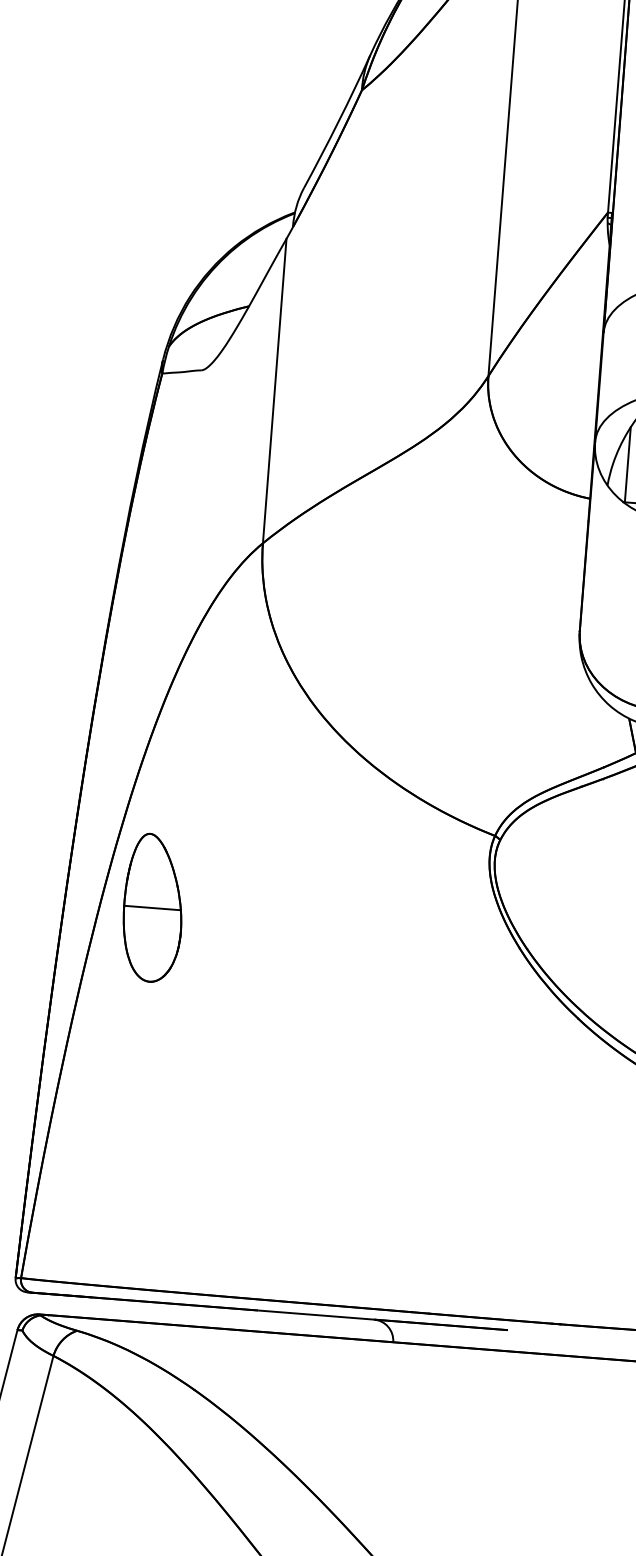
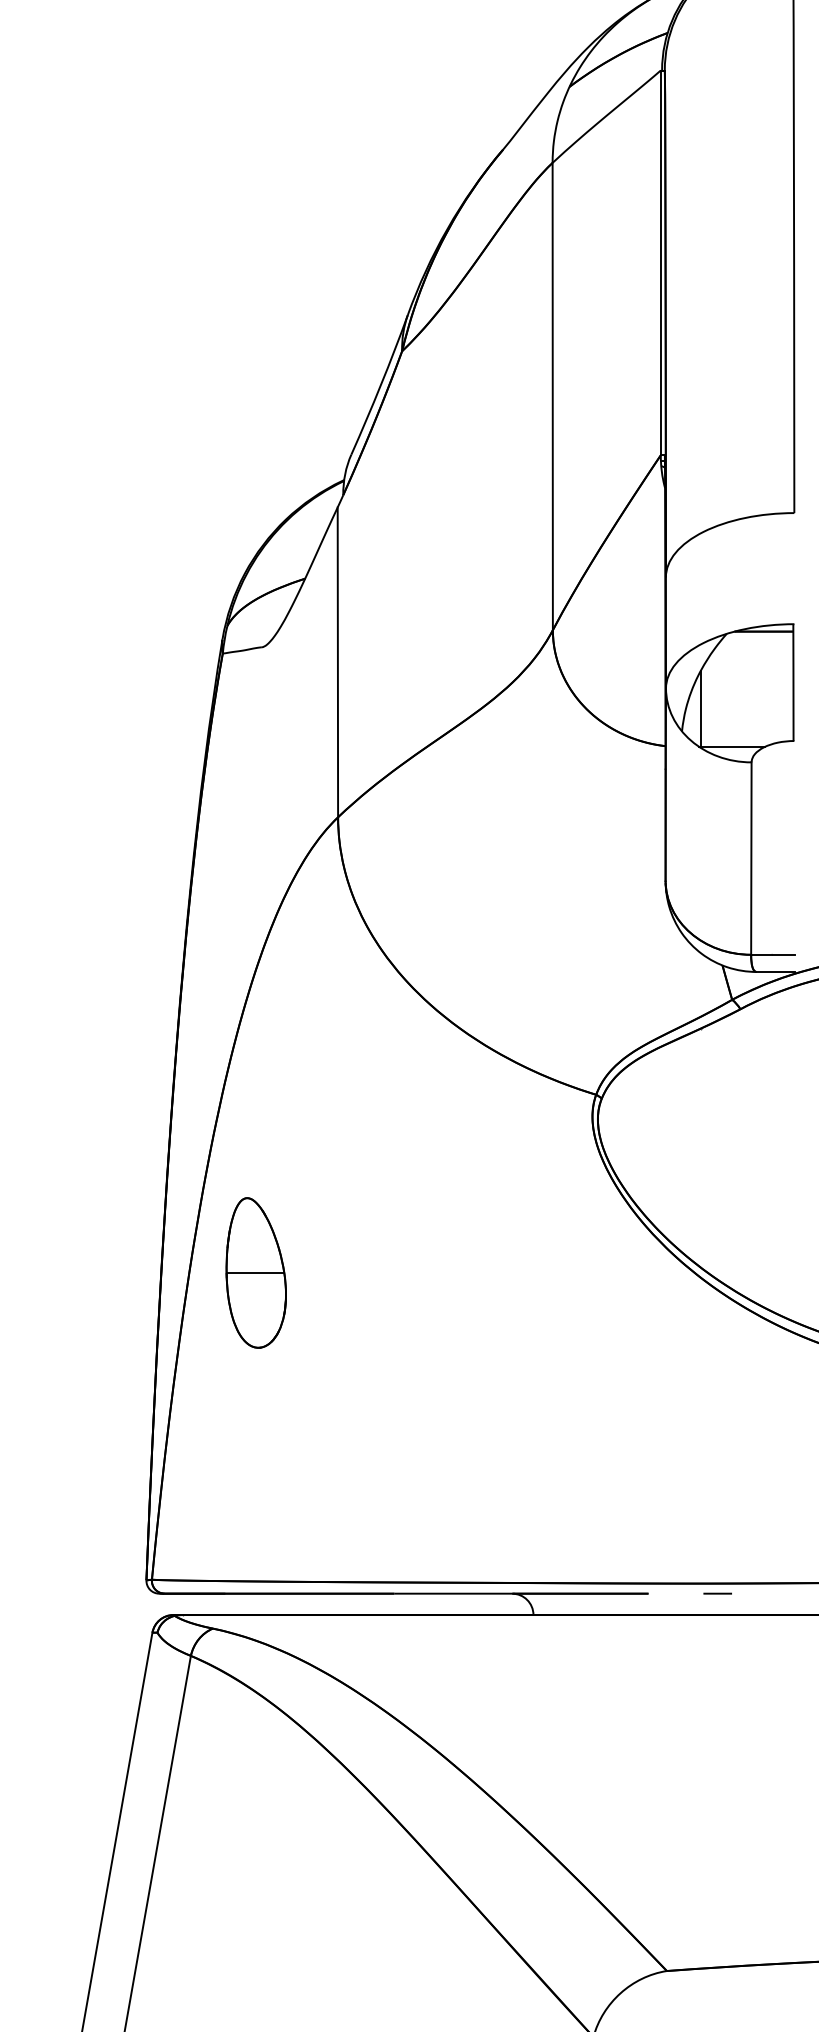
part: (152, 907) -> (255, 1272), moved
line: (575, 1335) -> (717, 1593), added

